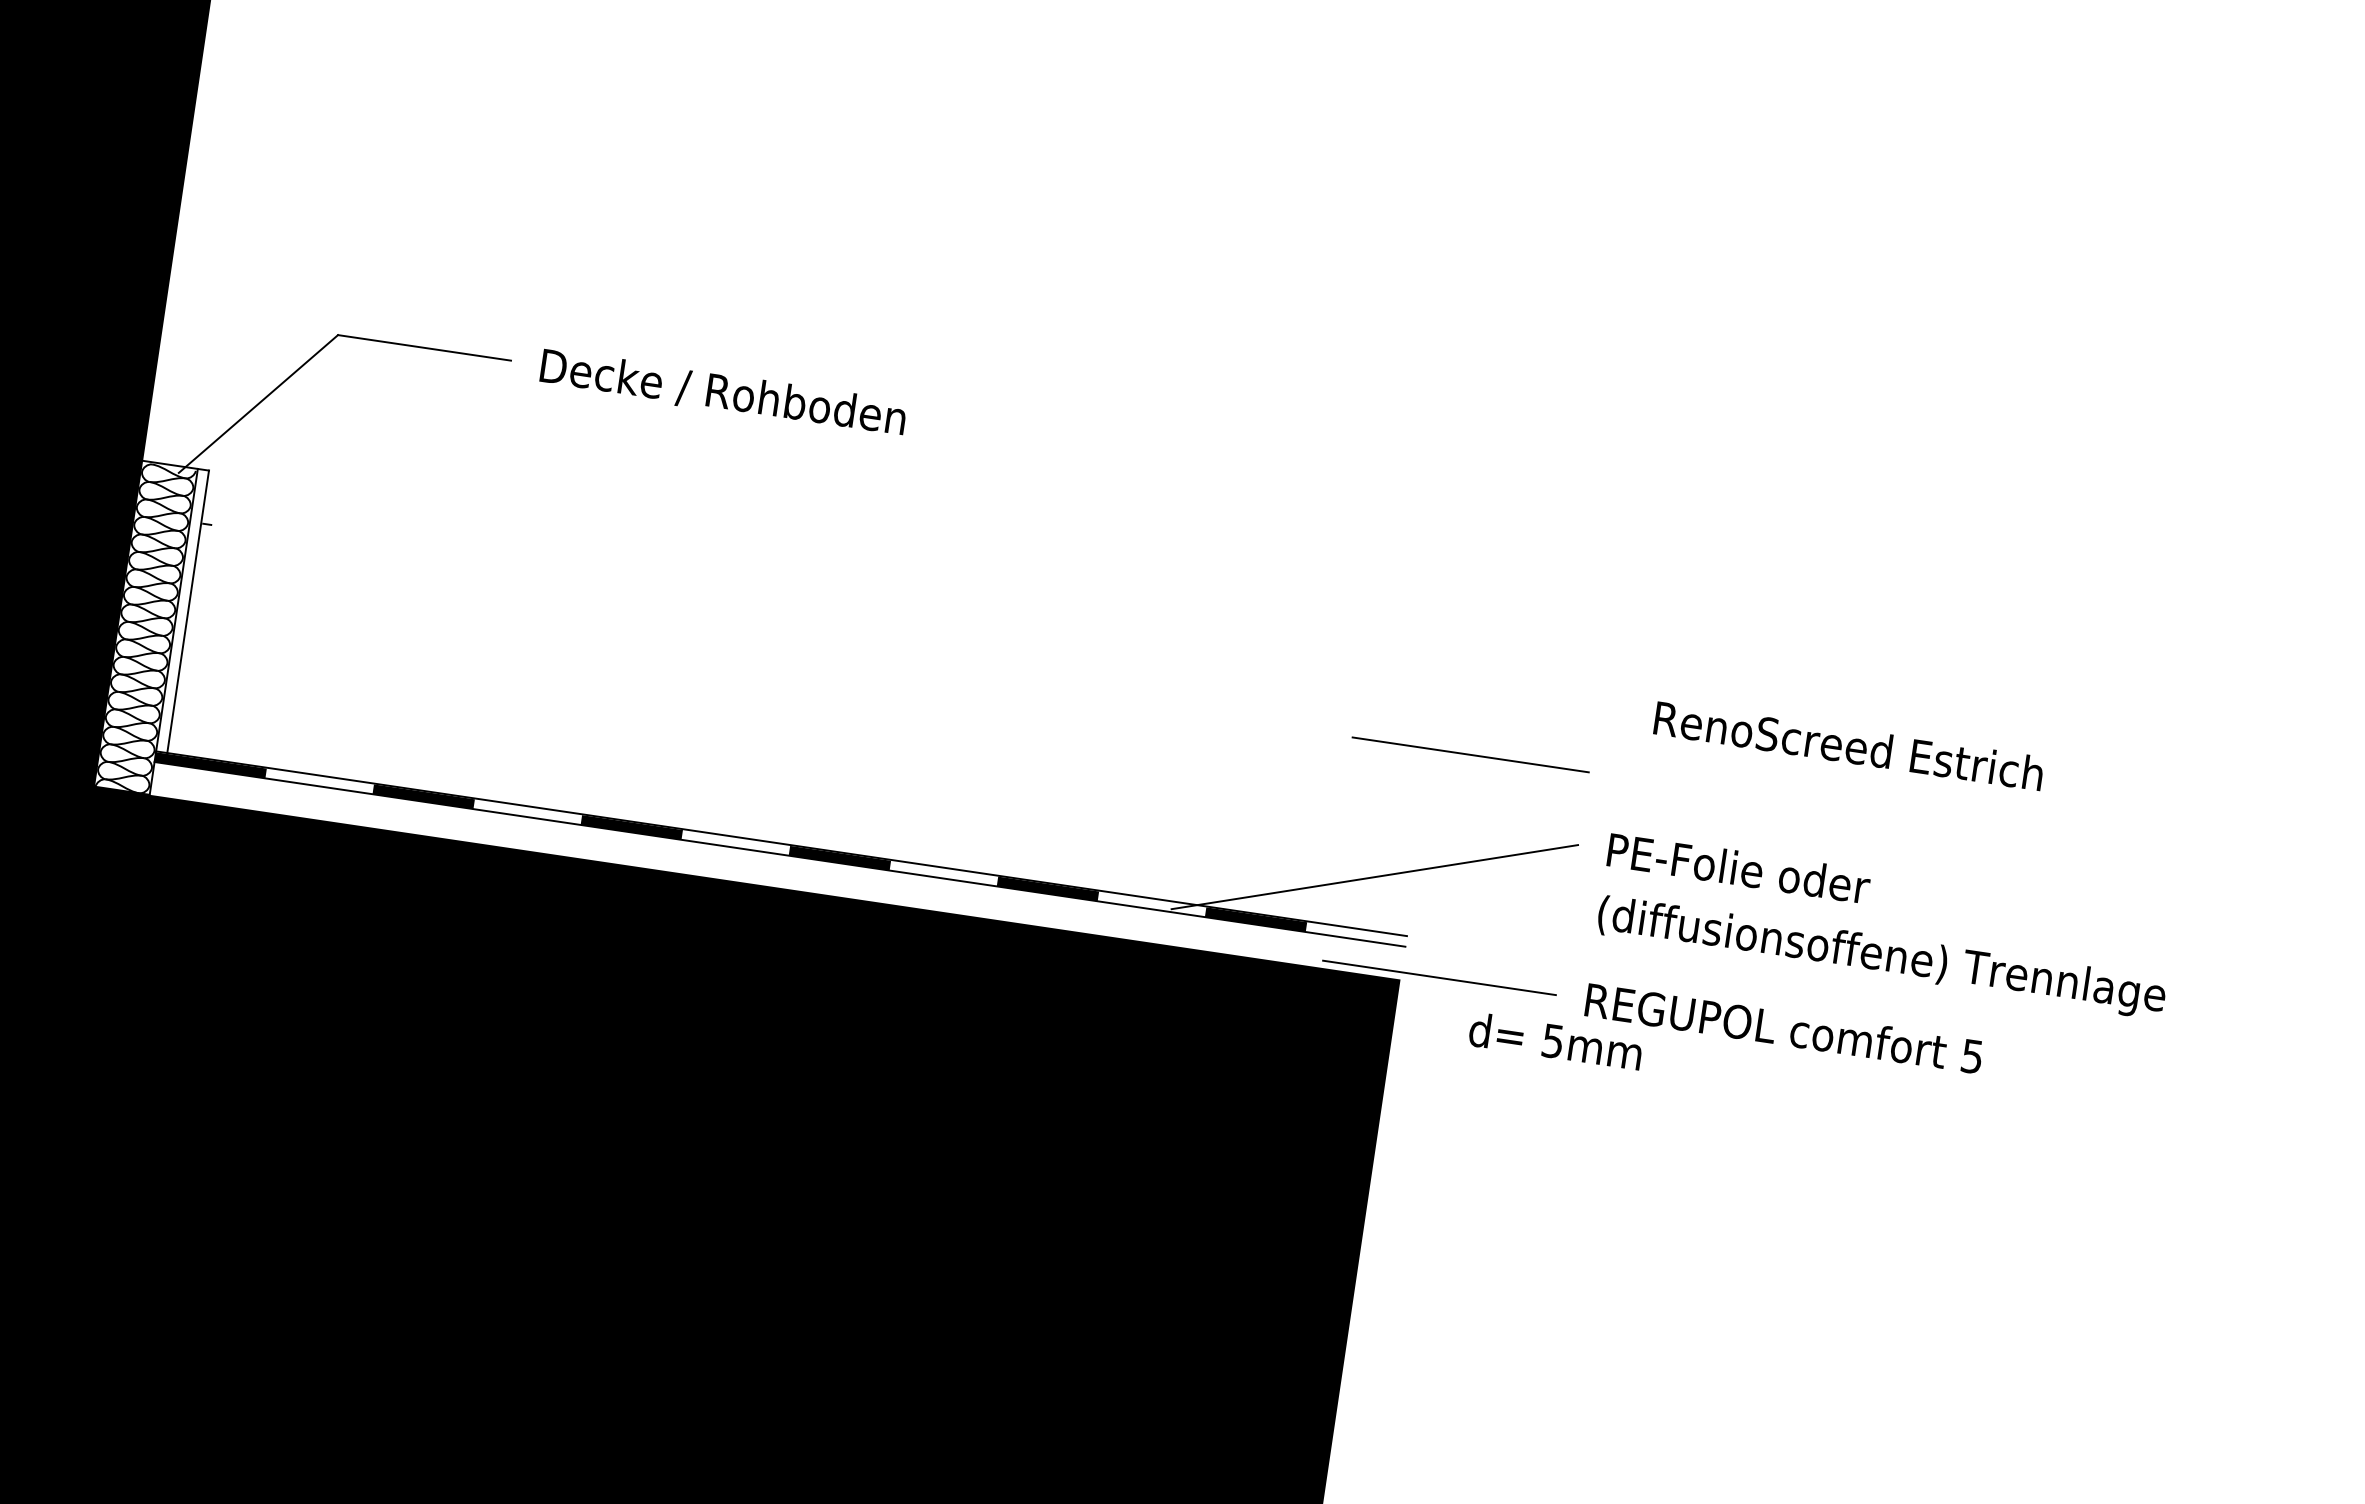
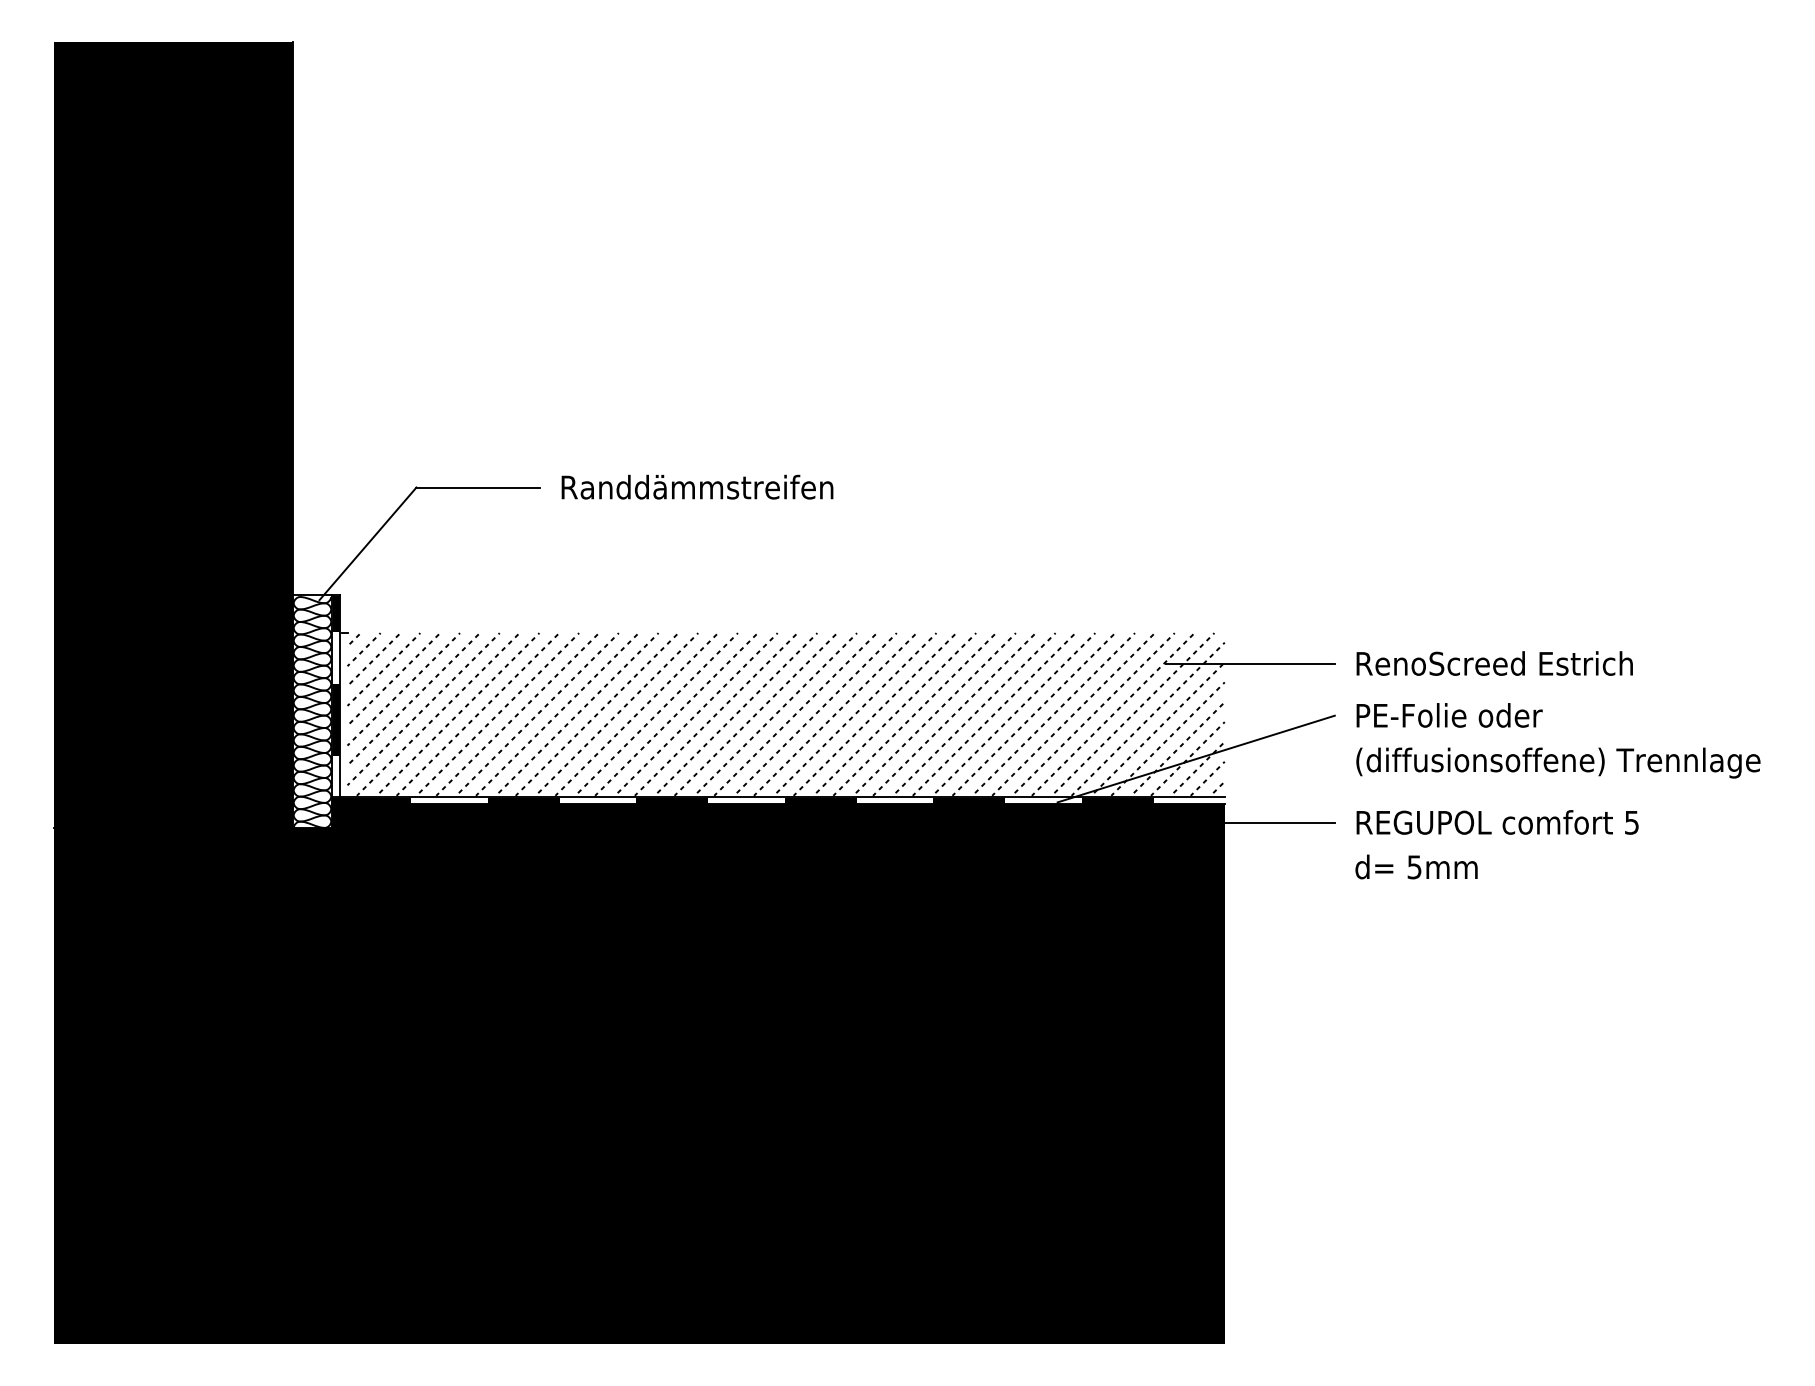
text: (733, 394) -> (698, 488), Decke / Rohboden -> Randdämmstreifen
fill: (198, 494) -> (335, 613), added
fill: (176, 644) -> (335, 720), added
hatch: (808, 729) -> (785, 714), added
text: (1848, 745) -> (1494, 663), moved
fill: (777, 869) -> (778, 815), added
text: (1555, 1040) -> (1416, 866), moved

